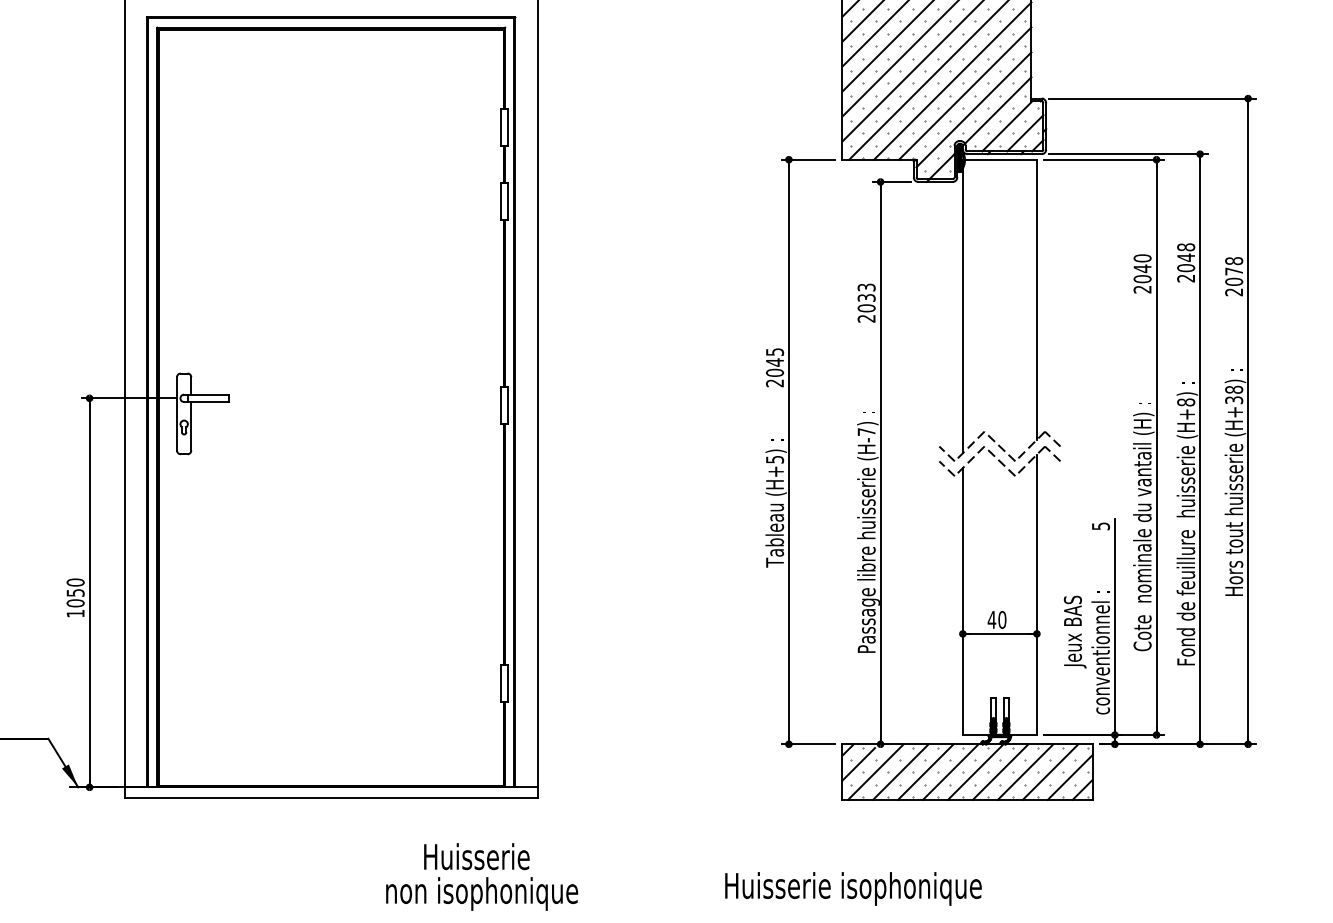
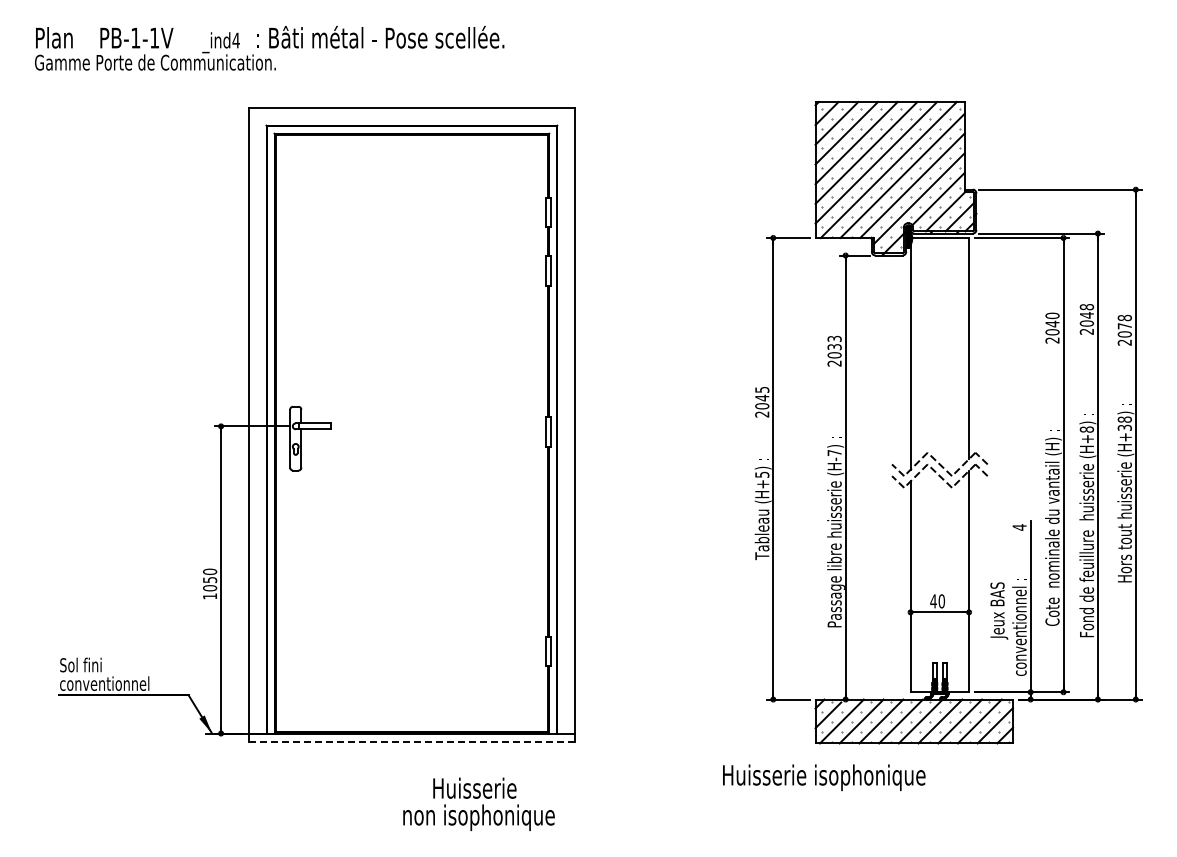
text: (1100, 526) -> (1019, 527), 5 -> 4
line: (330, 798) -> (411, 742), solid -> dashed
text: (481, 875) -> (478, 803), moved
text: (853, 888) -> (824, 777), moved

